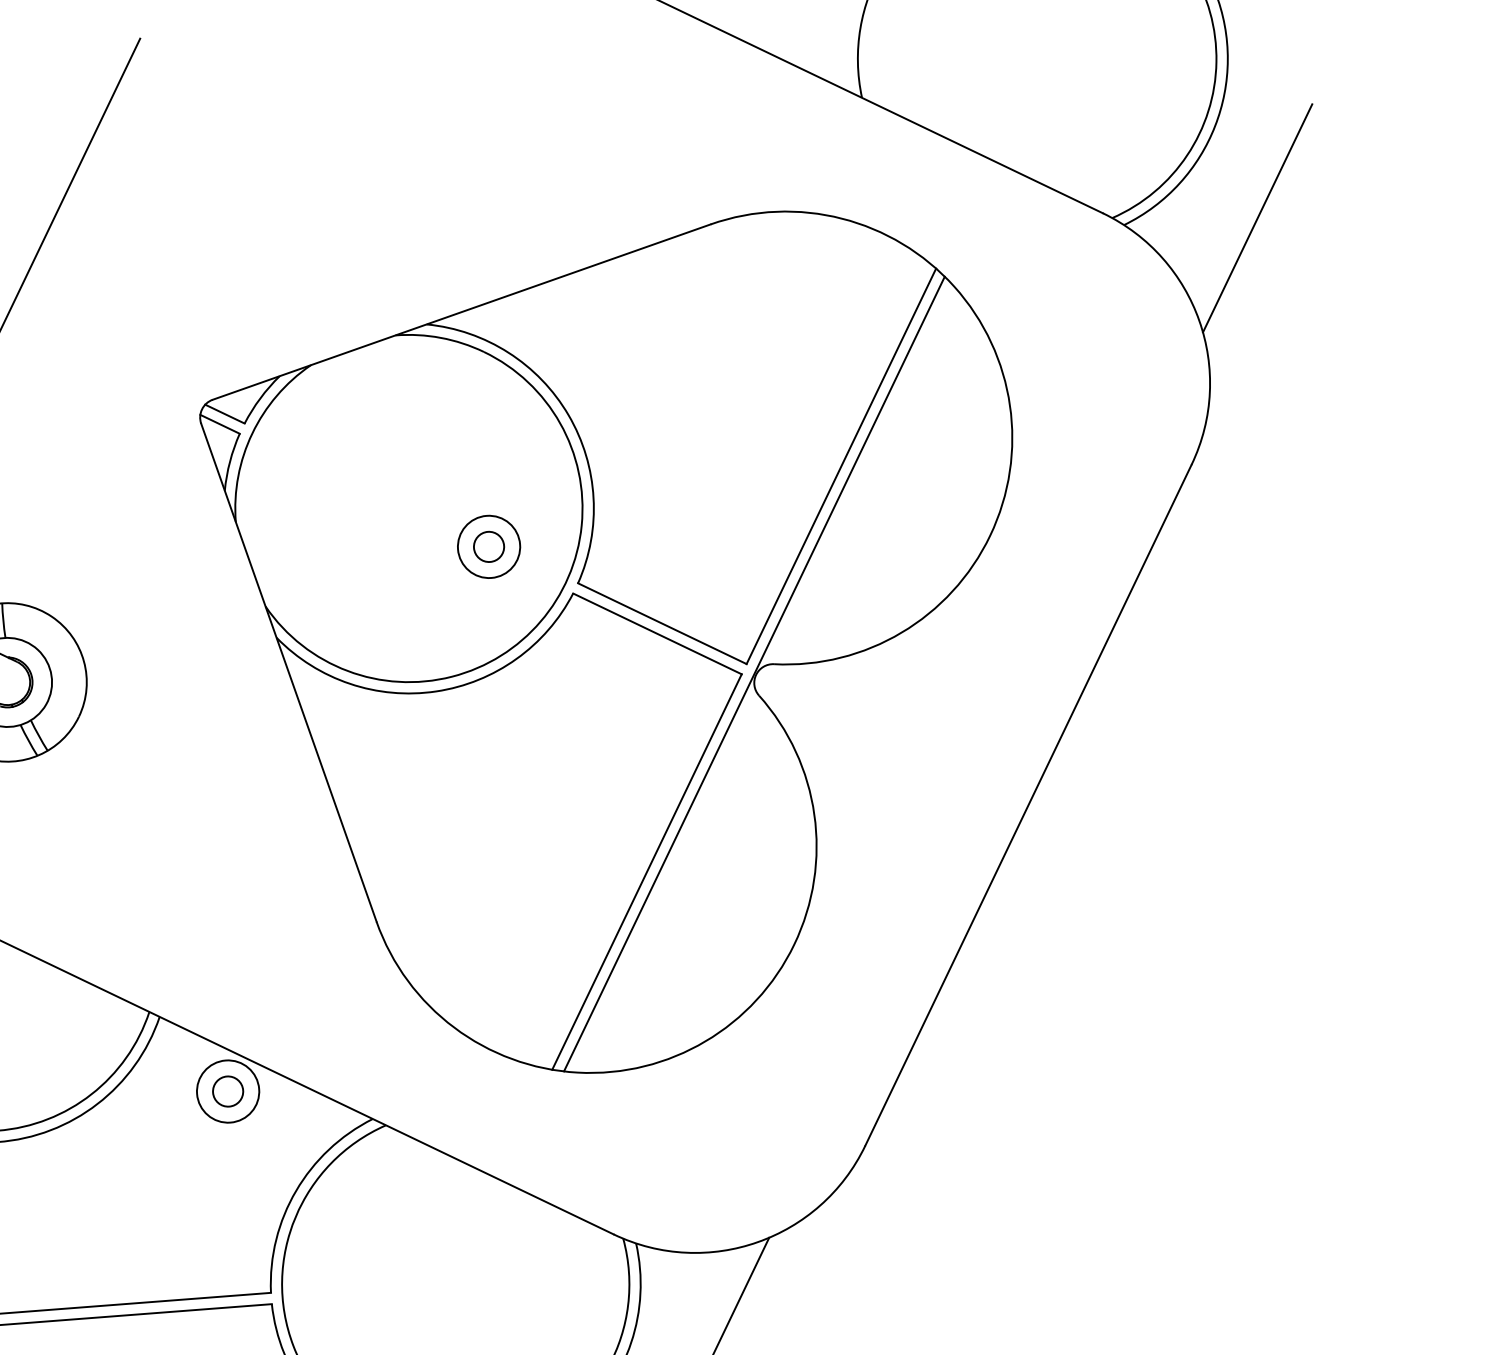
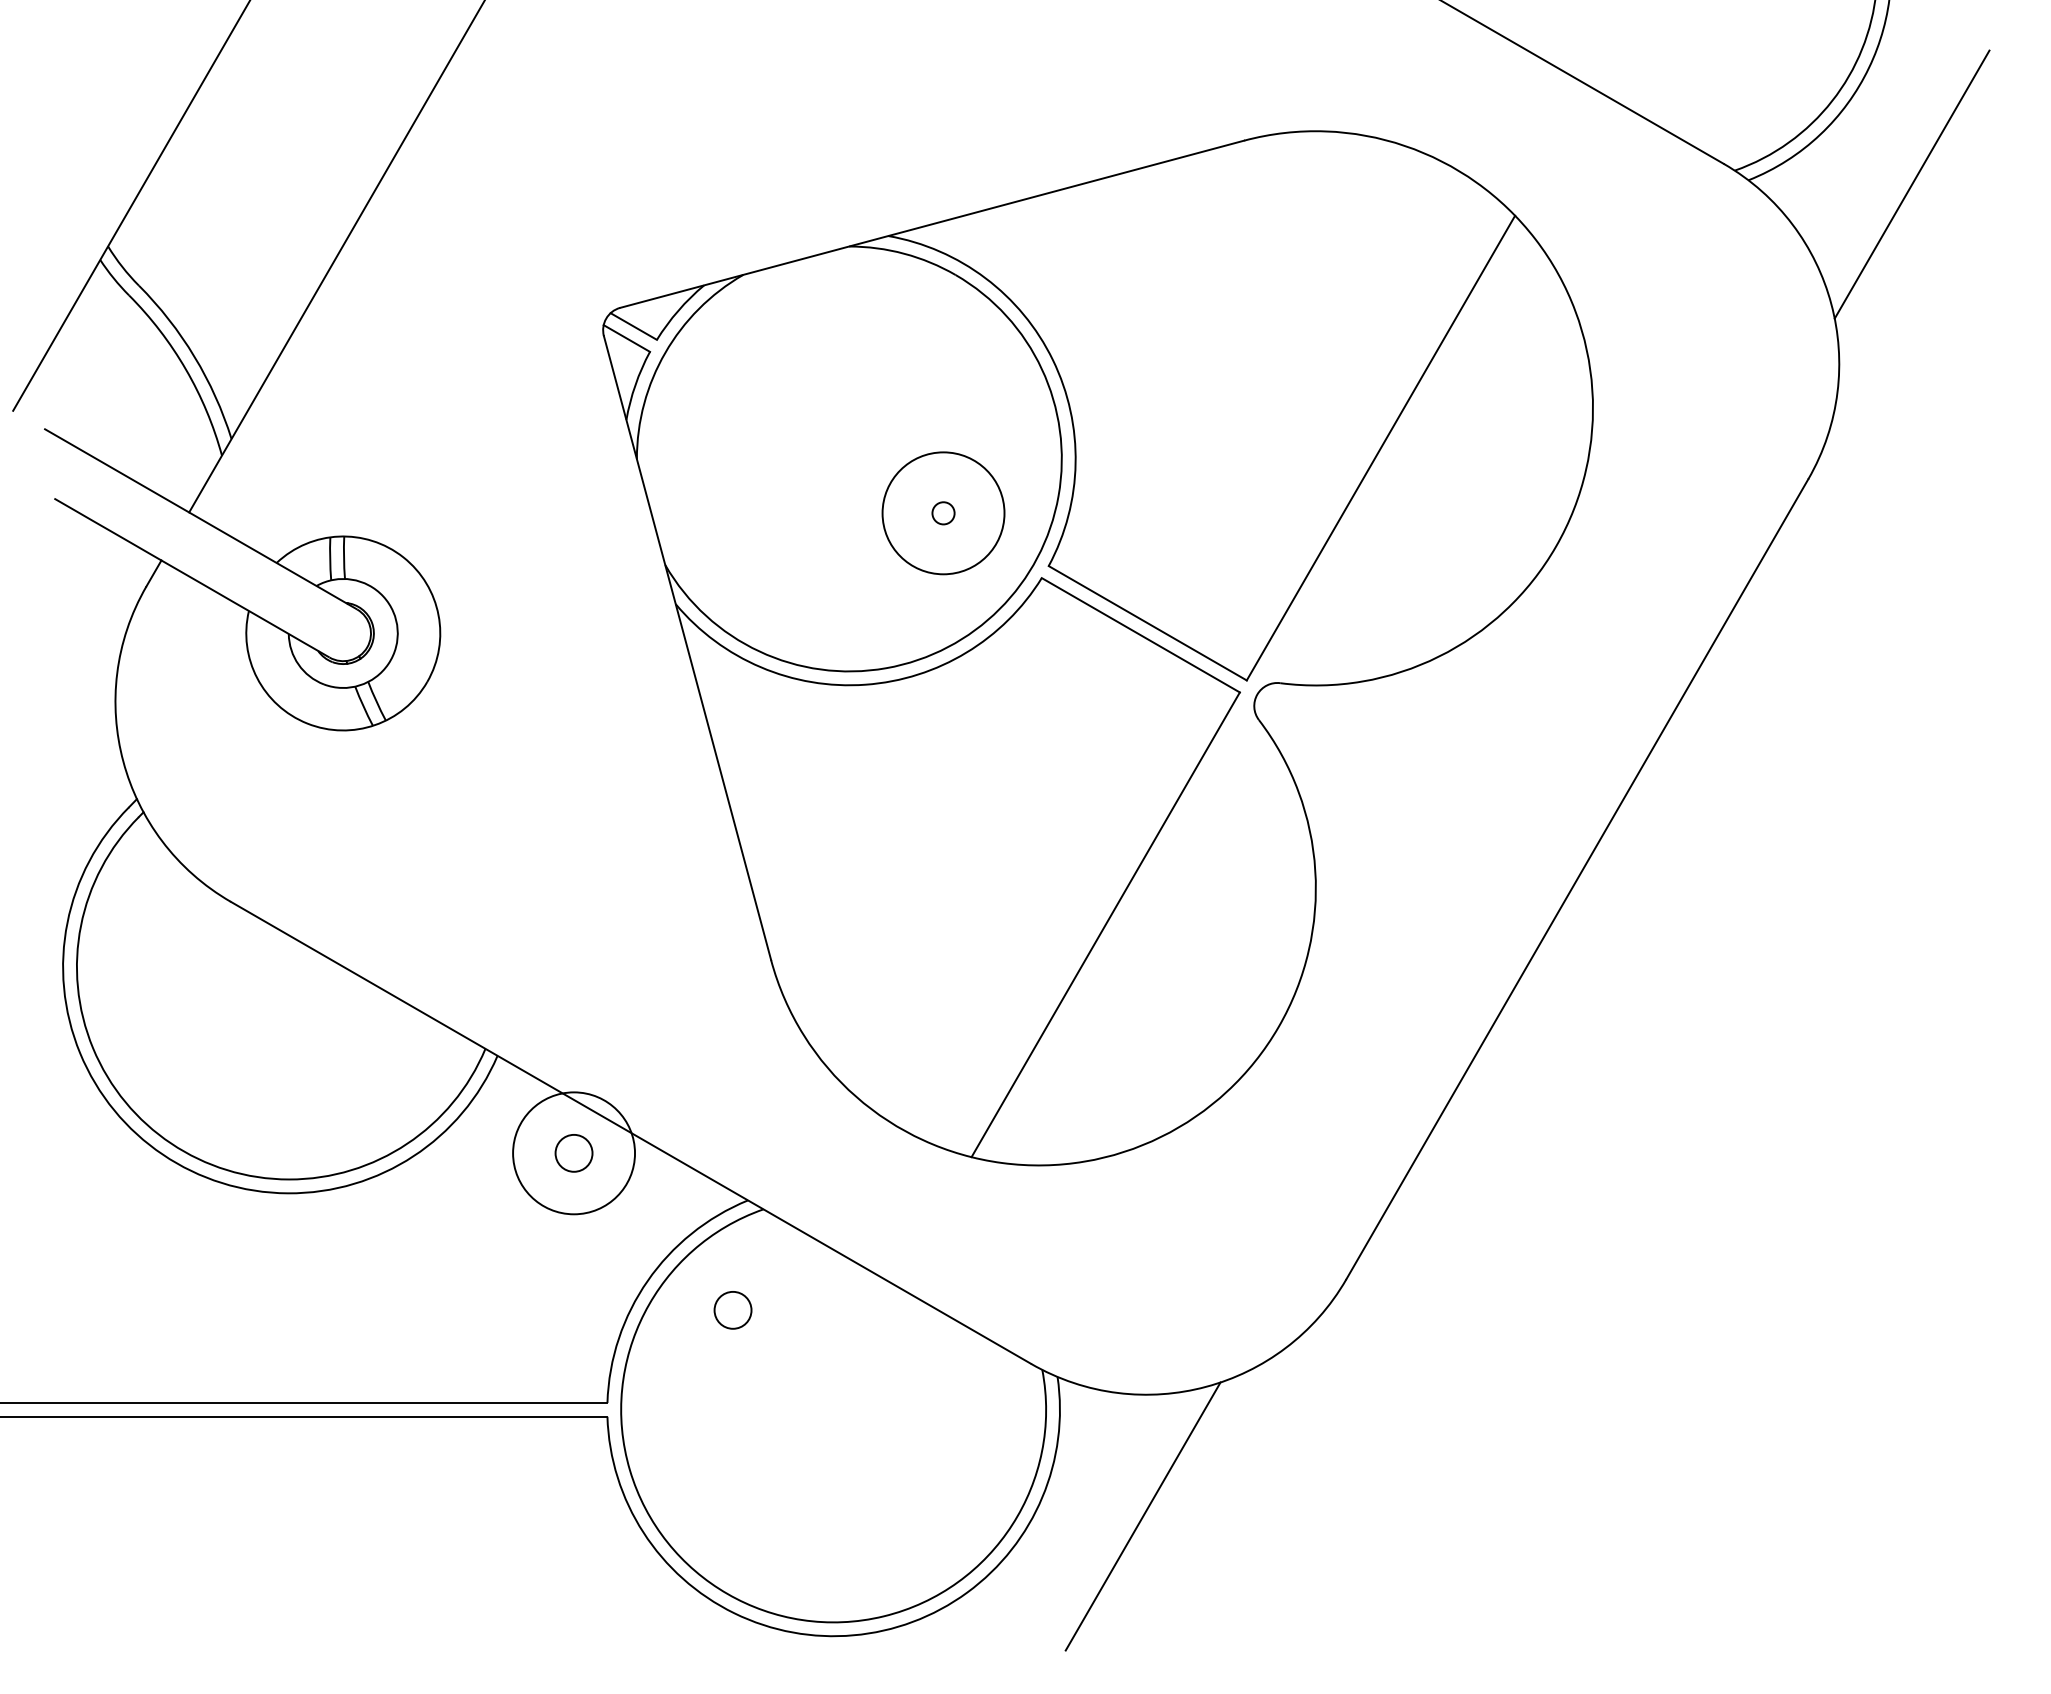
circle: (488, 546) -> (943, 512), size x0.6
circle: (489, 547) -> (943, 513), size x1.6
line: (753, 674) -> (1254, 693), removed
circle: (227, 1091) -> (573, 1153), size x1.6
circle: (367, 1209) -> (732, 1310), added

